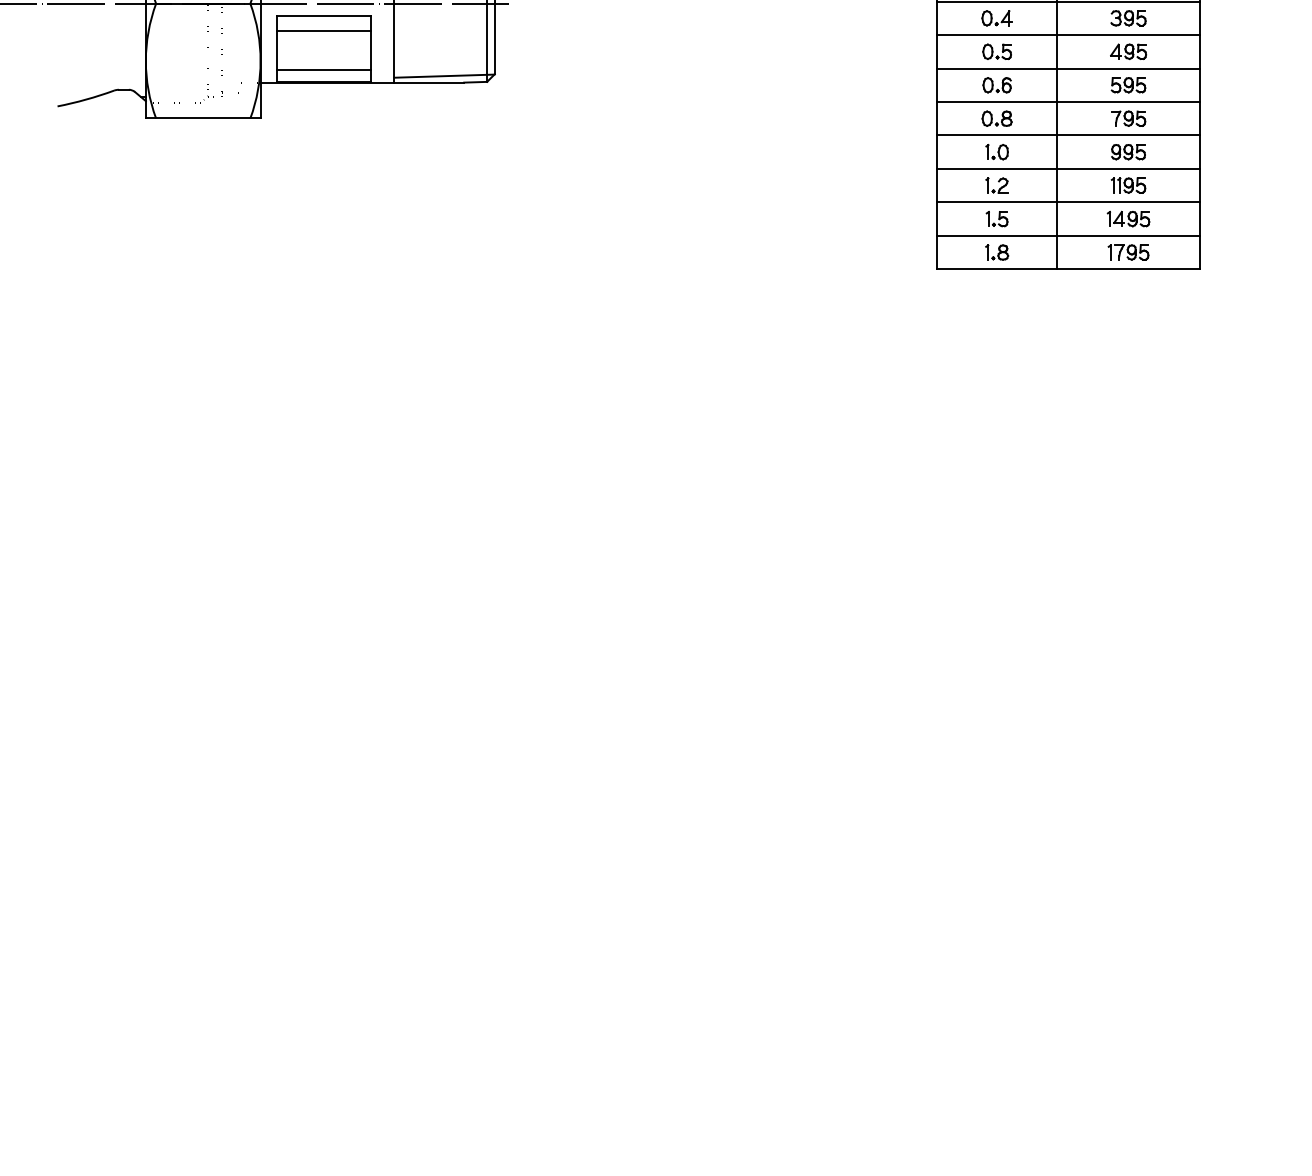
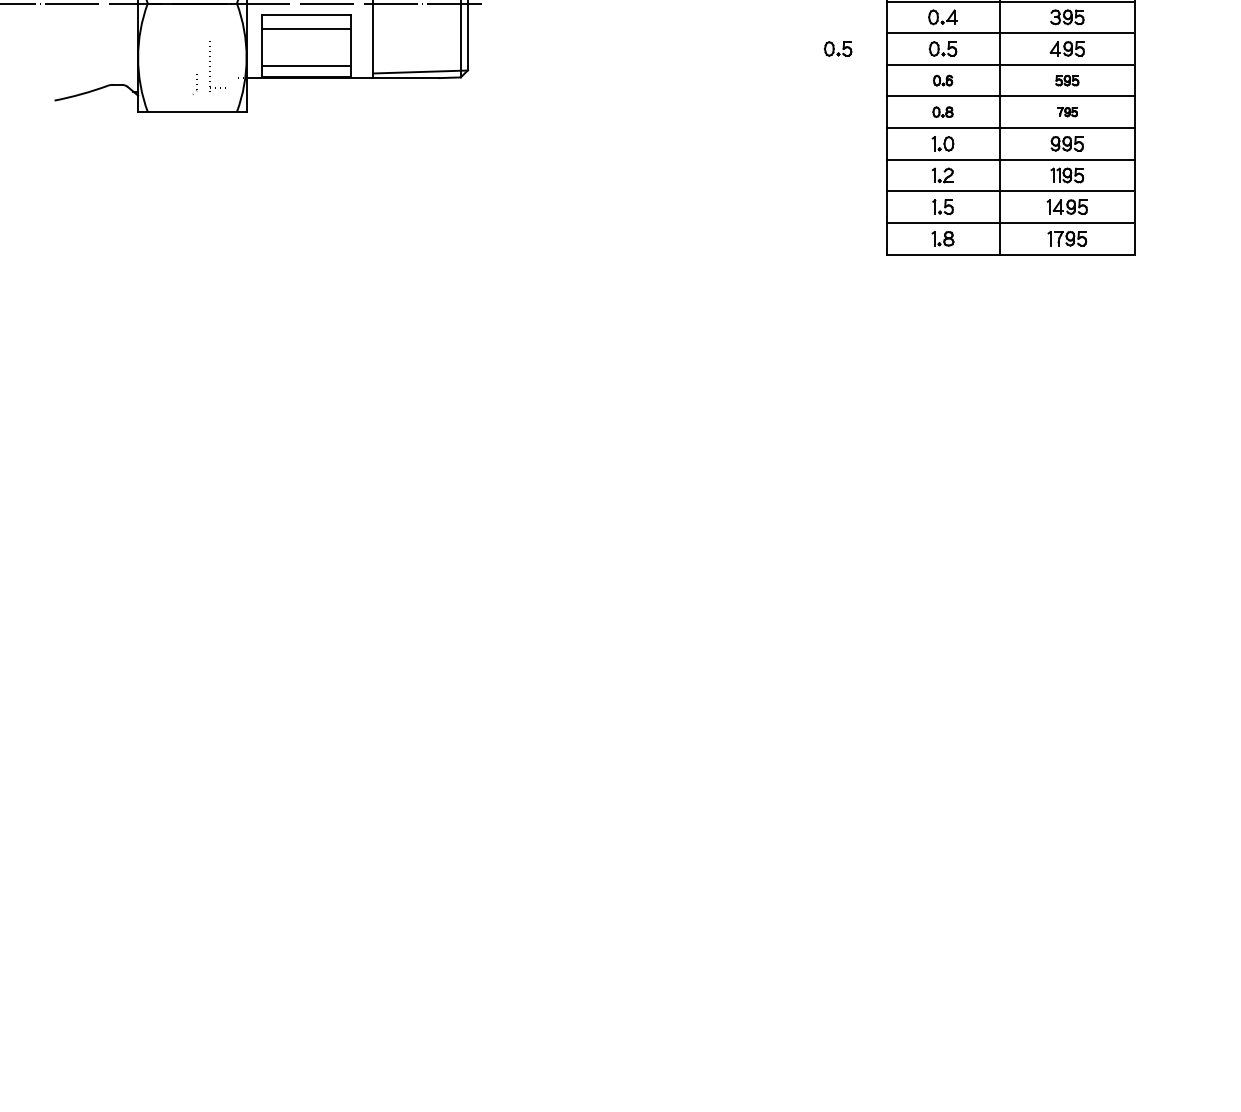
part: (885, 51) -> (837, 48), added
part: (996, 85) -> (942, 80), size x0.7
part: (1128, 85) -> (1067, 80), size x0.7
part: (996, 118) -> (942, 112), size x0.7
part: (1128, 118) -> (1067, 112), size x0.6

